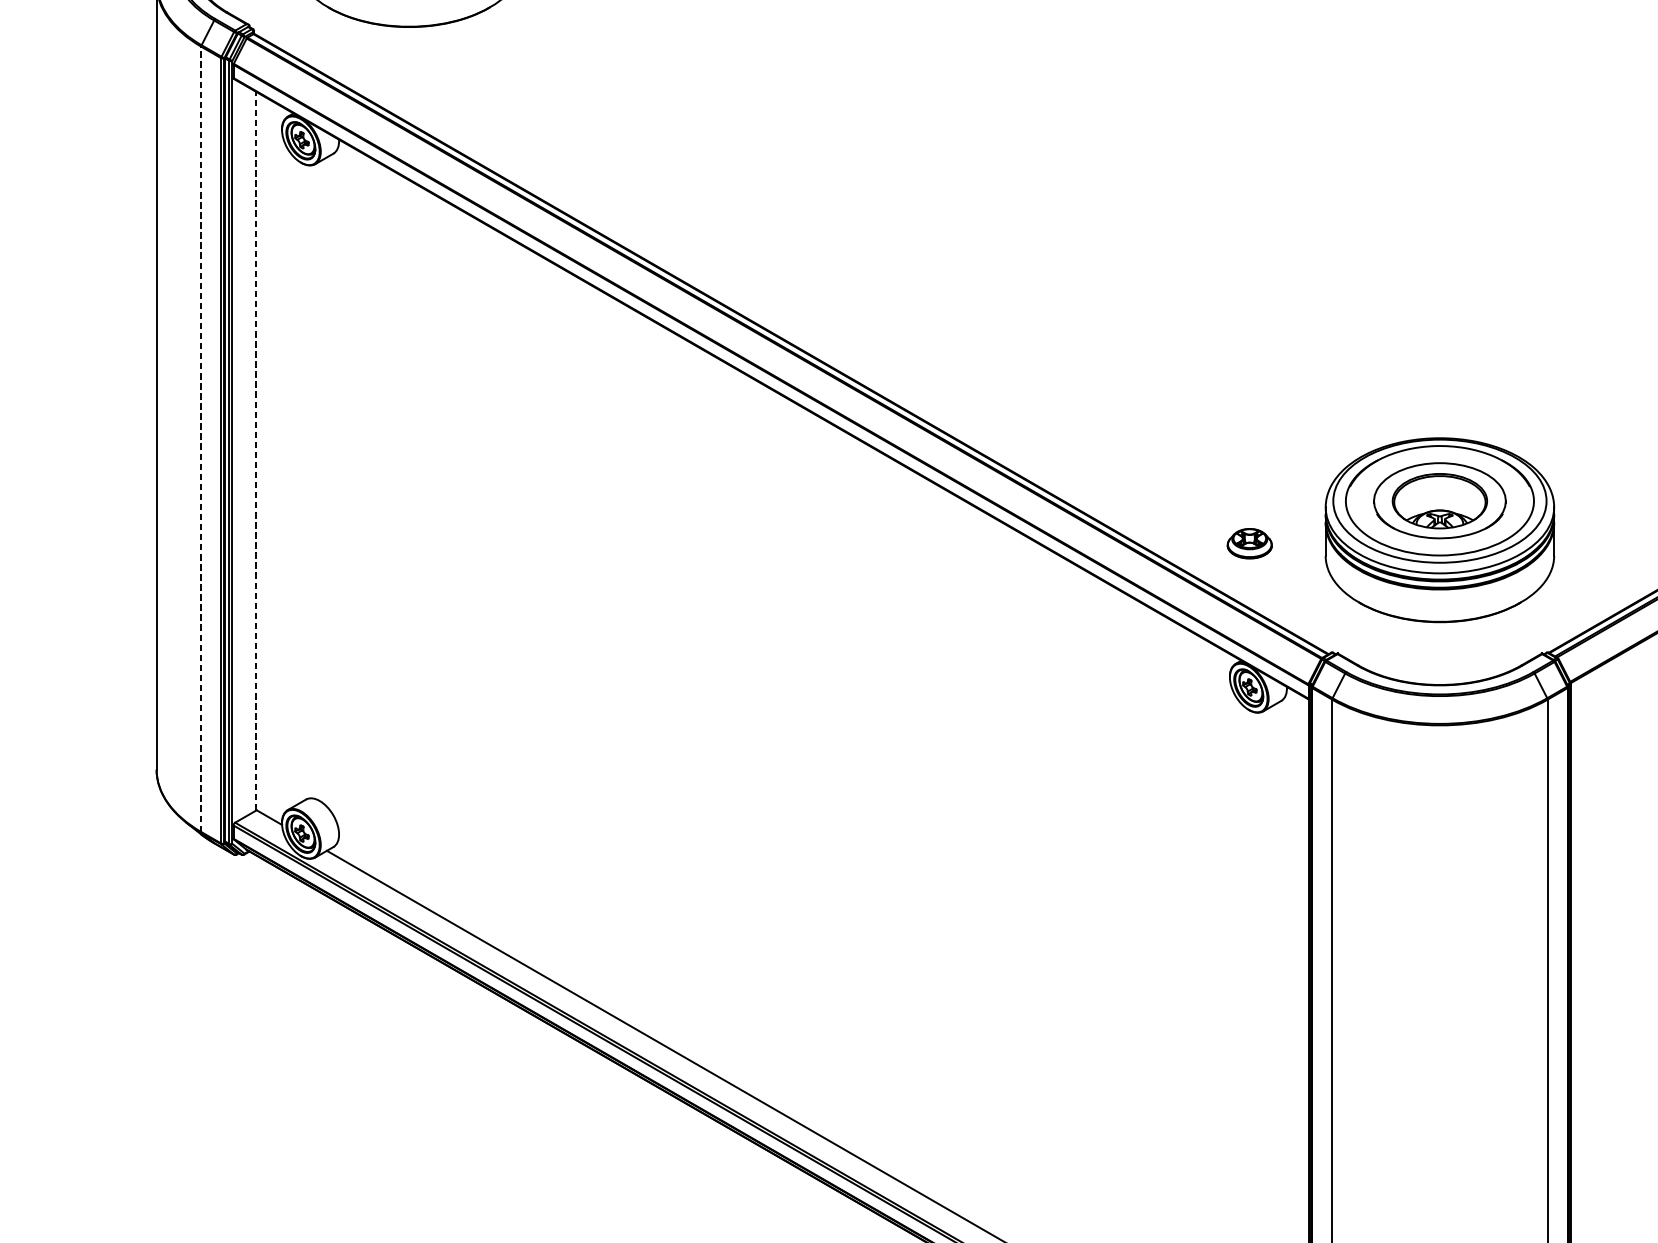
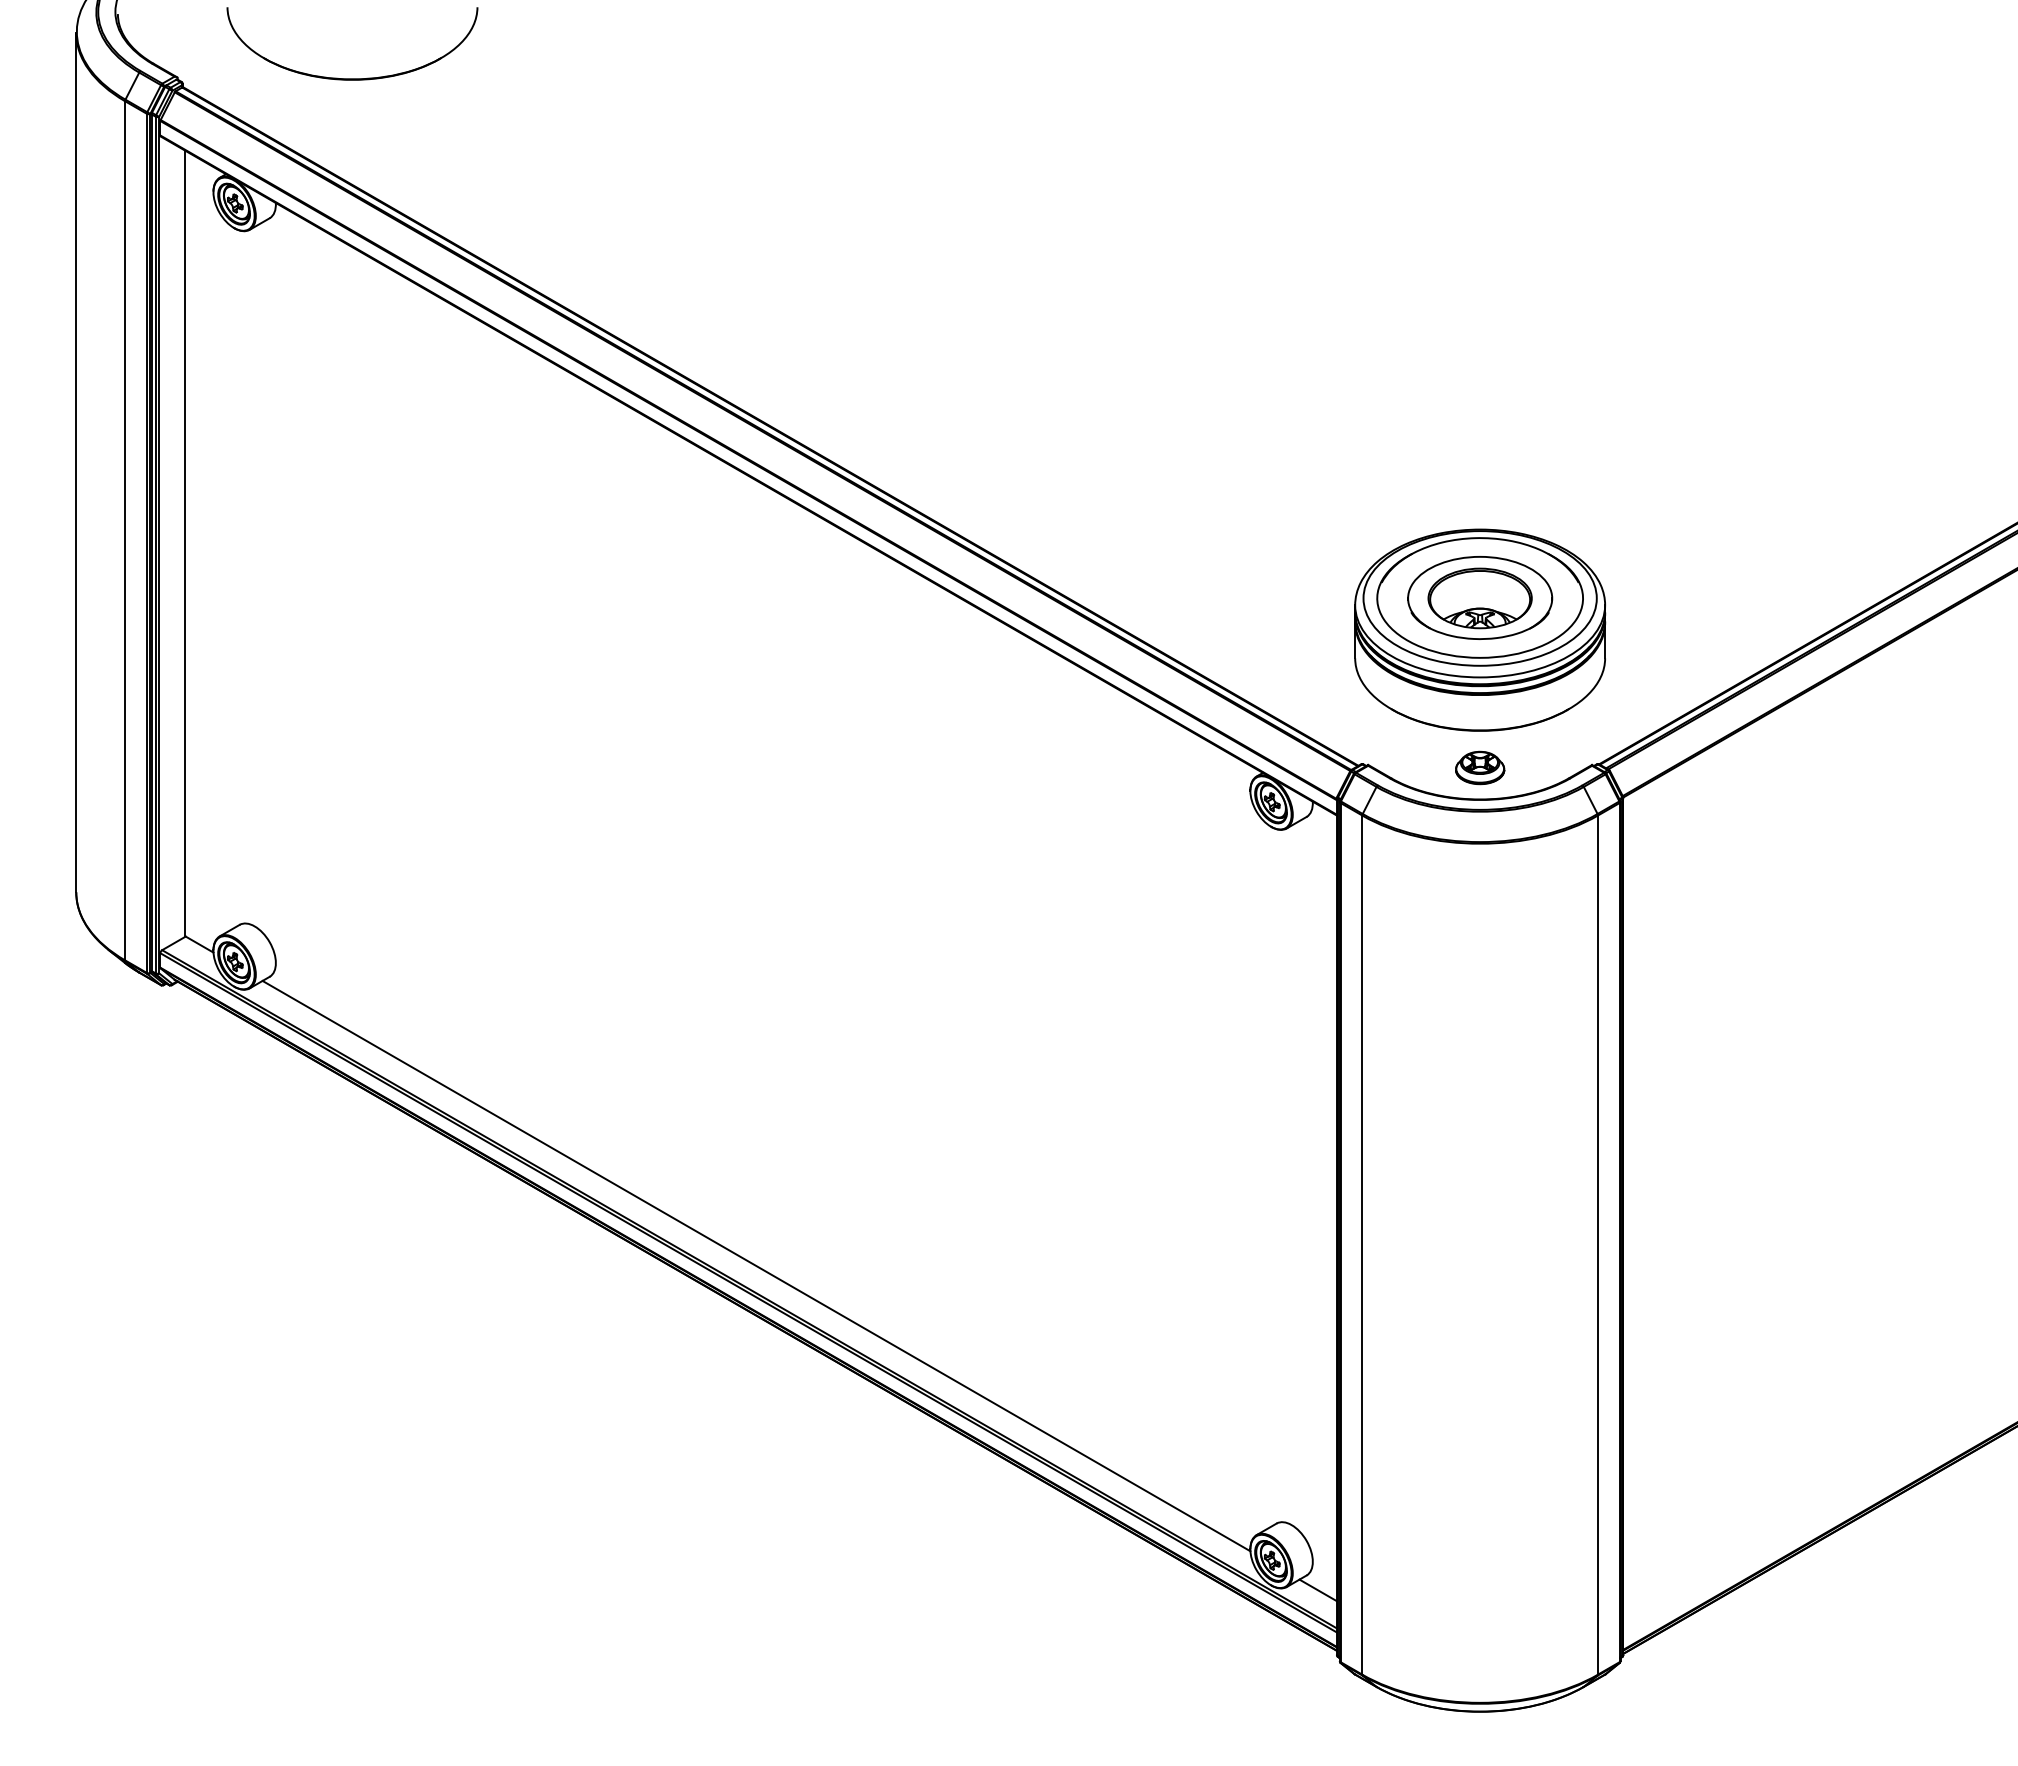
line: (201, 439) -> (125, 530), dashed -> solid
line: (256, 450) -> (185, 543), dashed -> solid
part: (1250, 543) -> (1480, 767), moved

